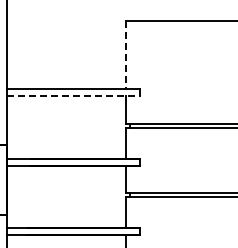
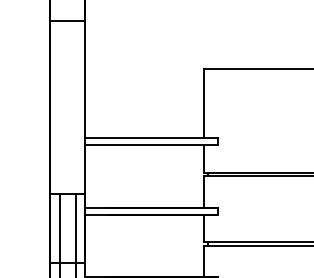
line: (126, 55) -> (204, 104), dashed -> solid
line: (73, 96) -> (151, 145), dashed -> solid

